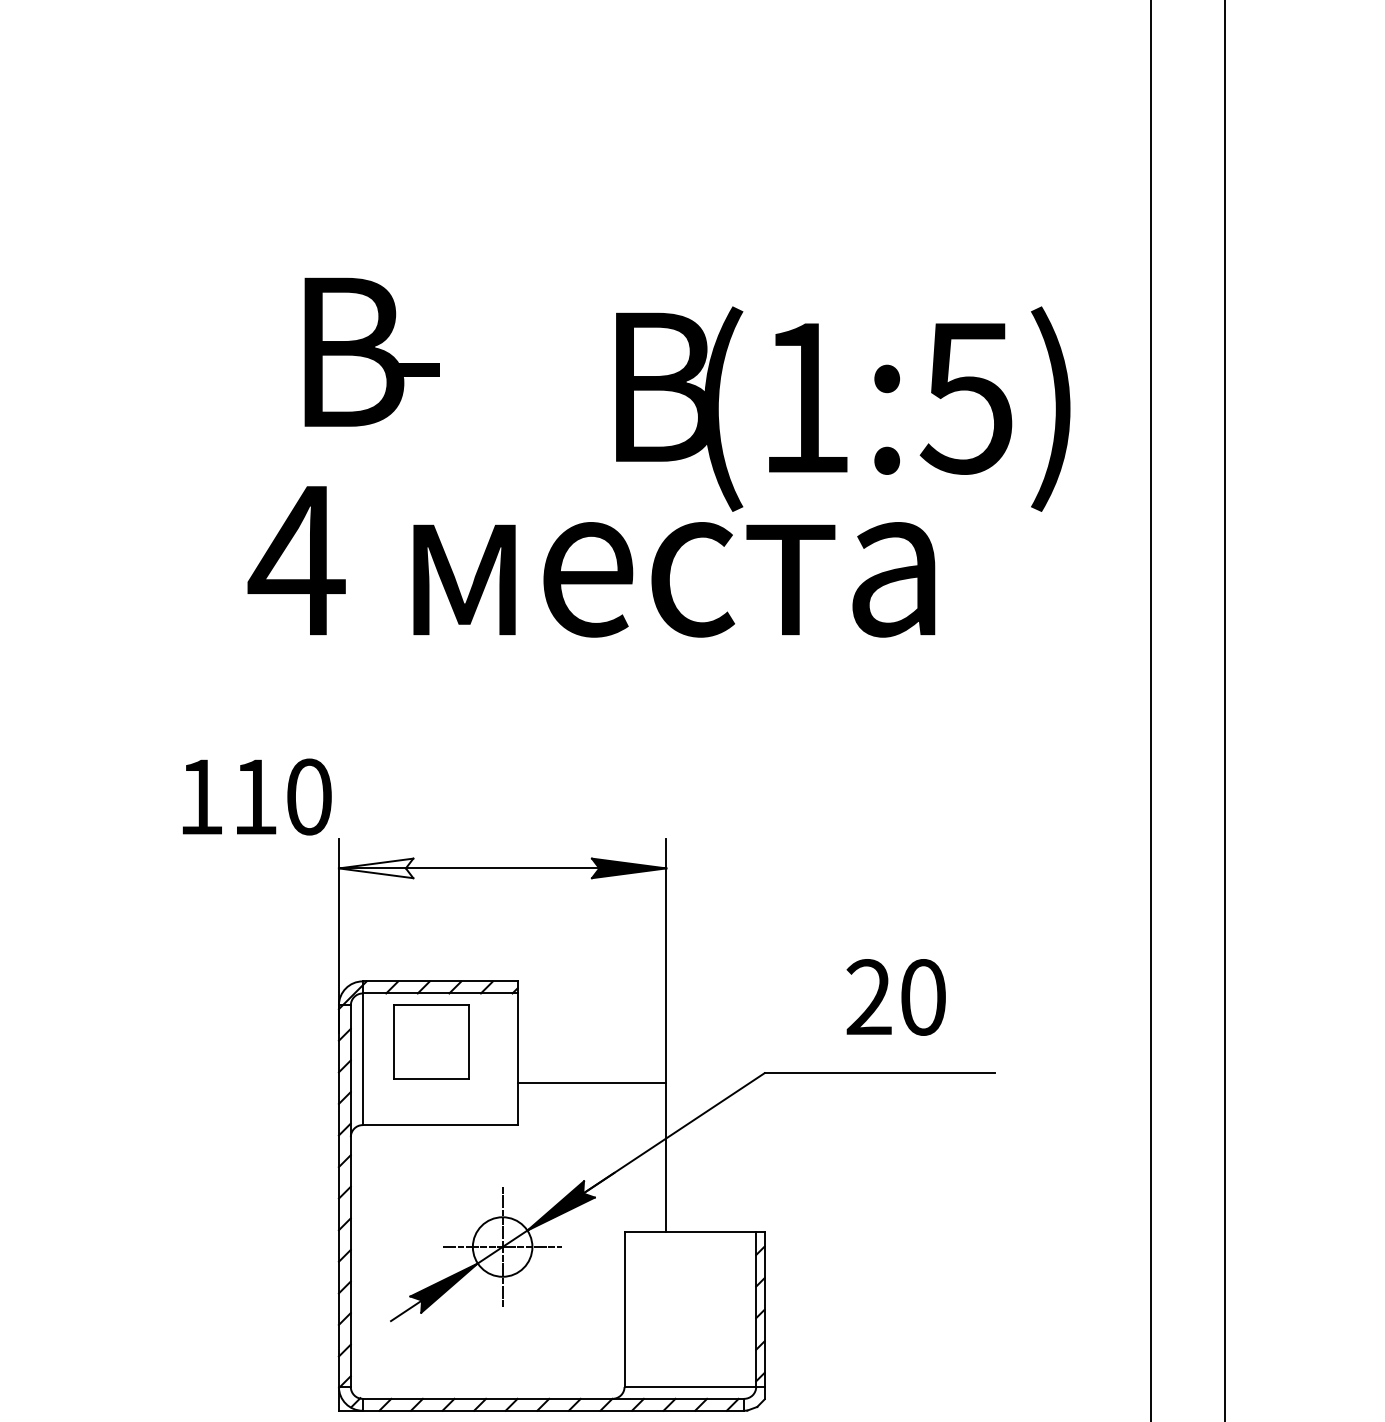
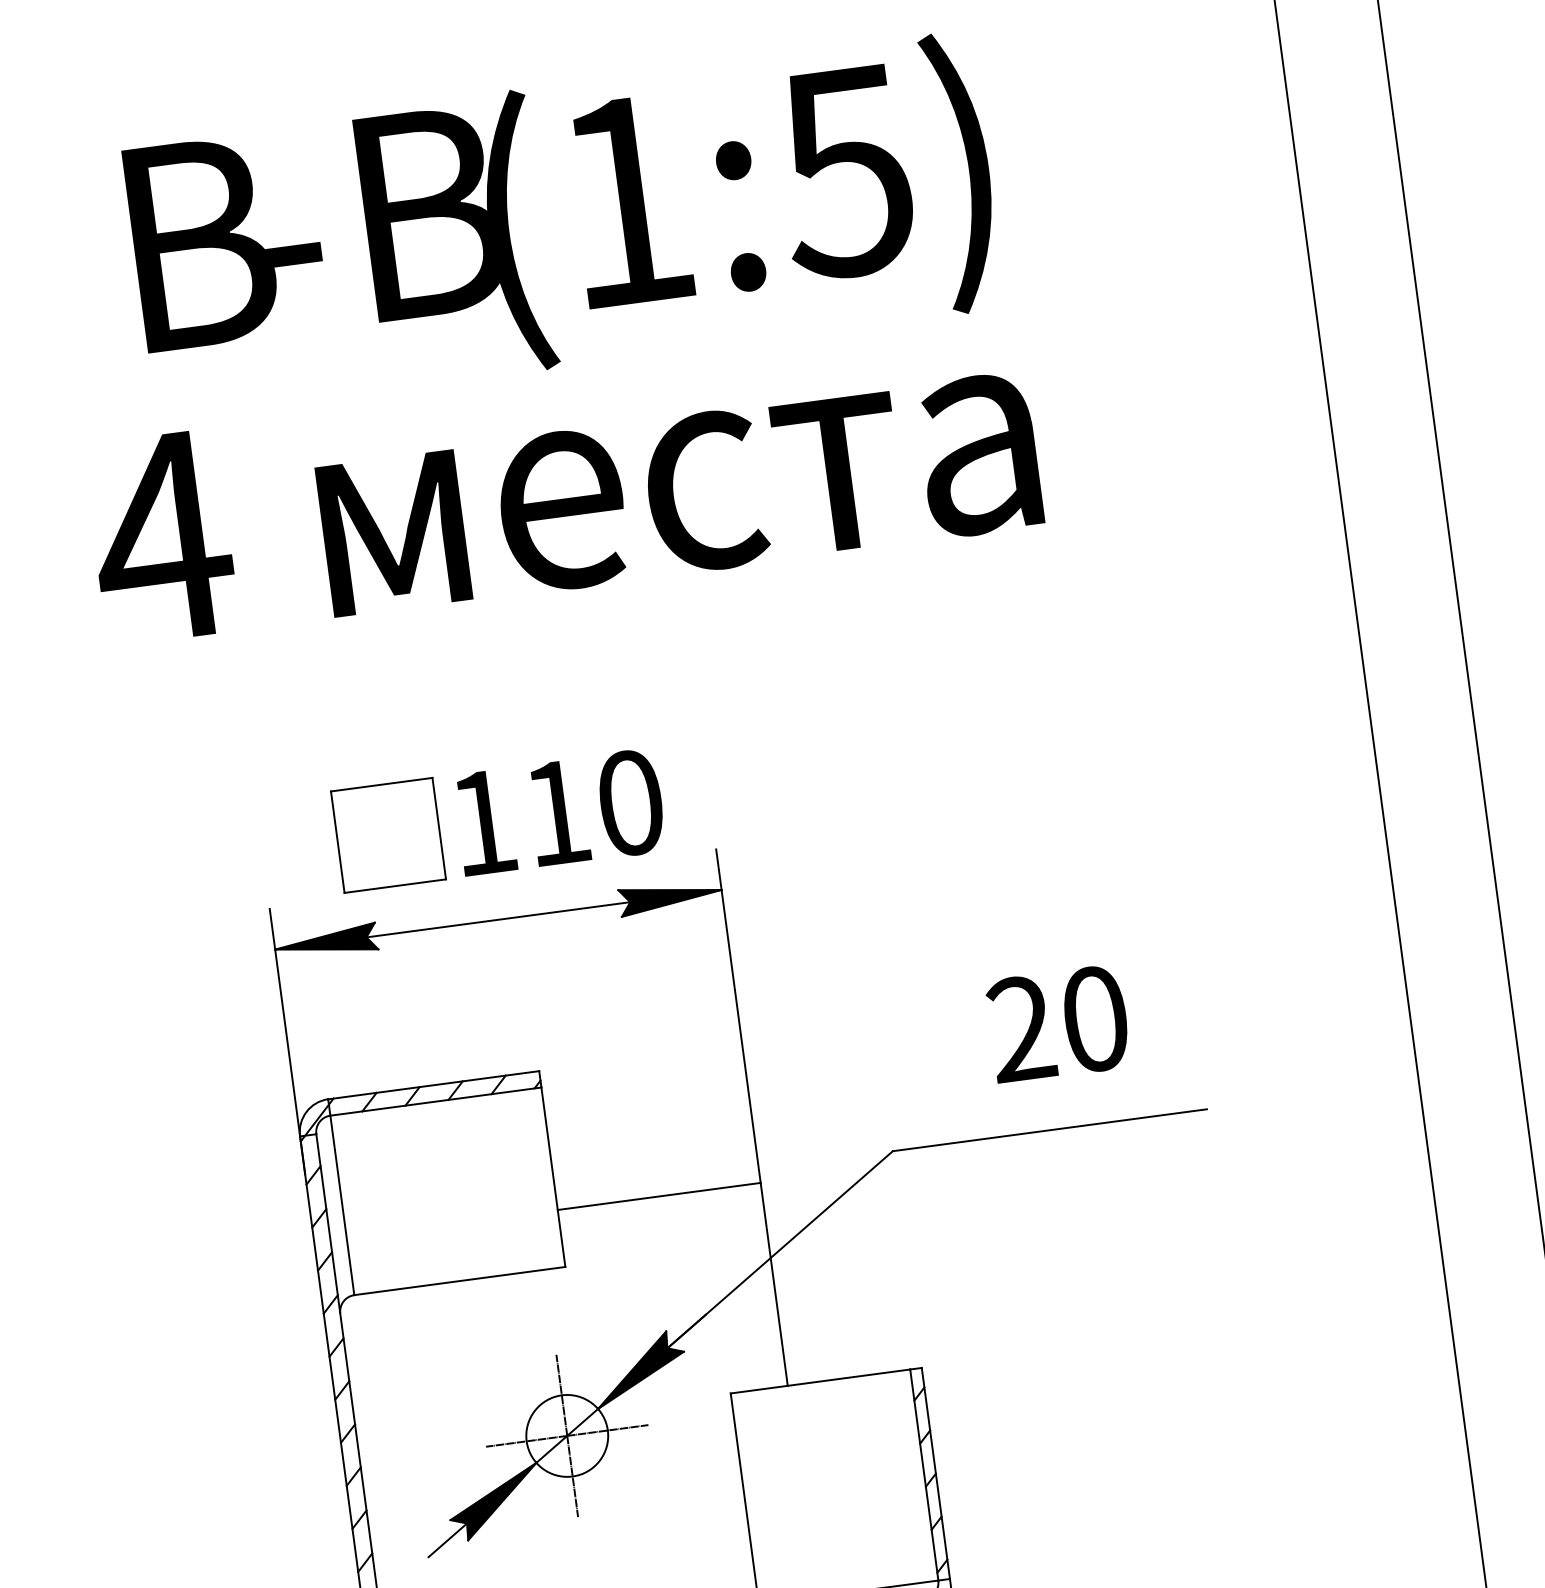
text: (843, 408) -> (679, 208), moved
text: (257, 796) -> (560, 811), moved
fill: (375, 868) -> (325, 943), added
part: (431, 1041) -> (388, 834), moved

